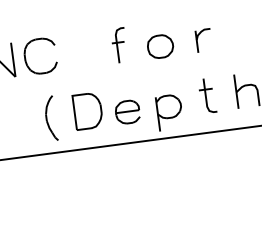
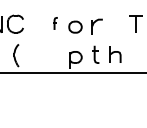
part: (204, 39) -> (97, 26), size x1.4
part: (119, 44) -> (55, 23), size x0.7
part: (106, 109) -> (44, 54), removed

